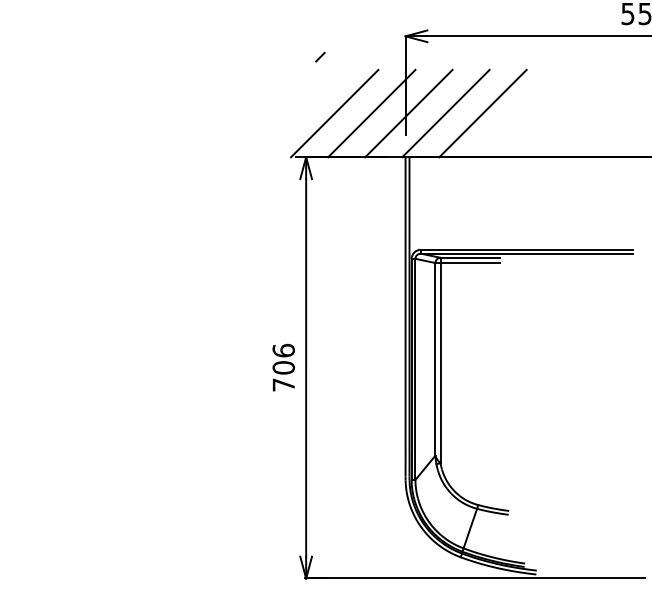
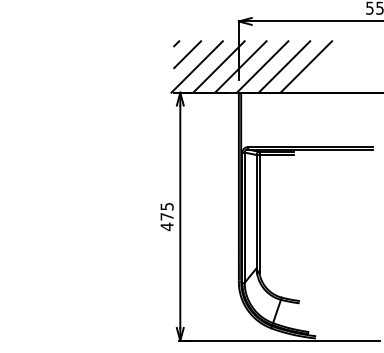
line: (320, 56) -> (176, 43), moved
line: (318, 92) -> (187, 54), added
line: (520, 112) -> (306, 66), added
text: (282, 367) -> (166, 216), 706 -> 475

